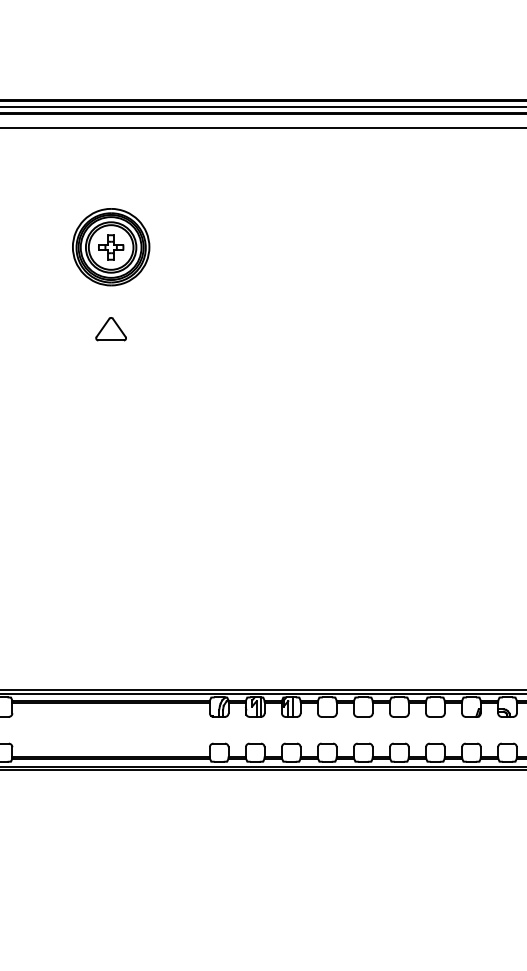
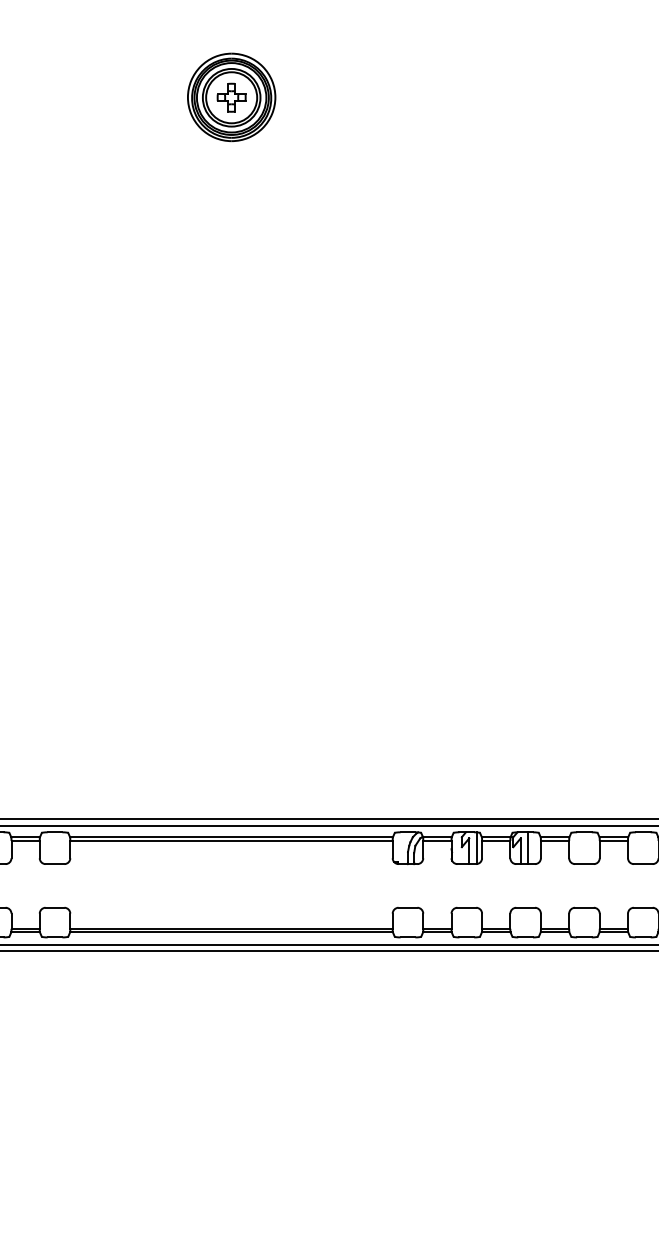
part: (111, 247) -> (232, 97), size x0.7
part: (110, 329) -> (230, 231), removed

